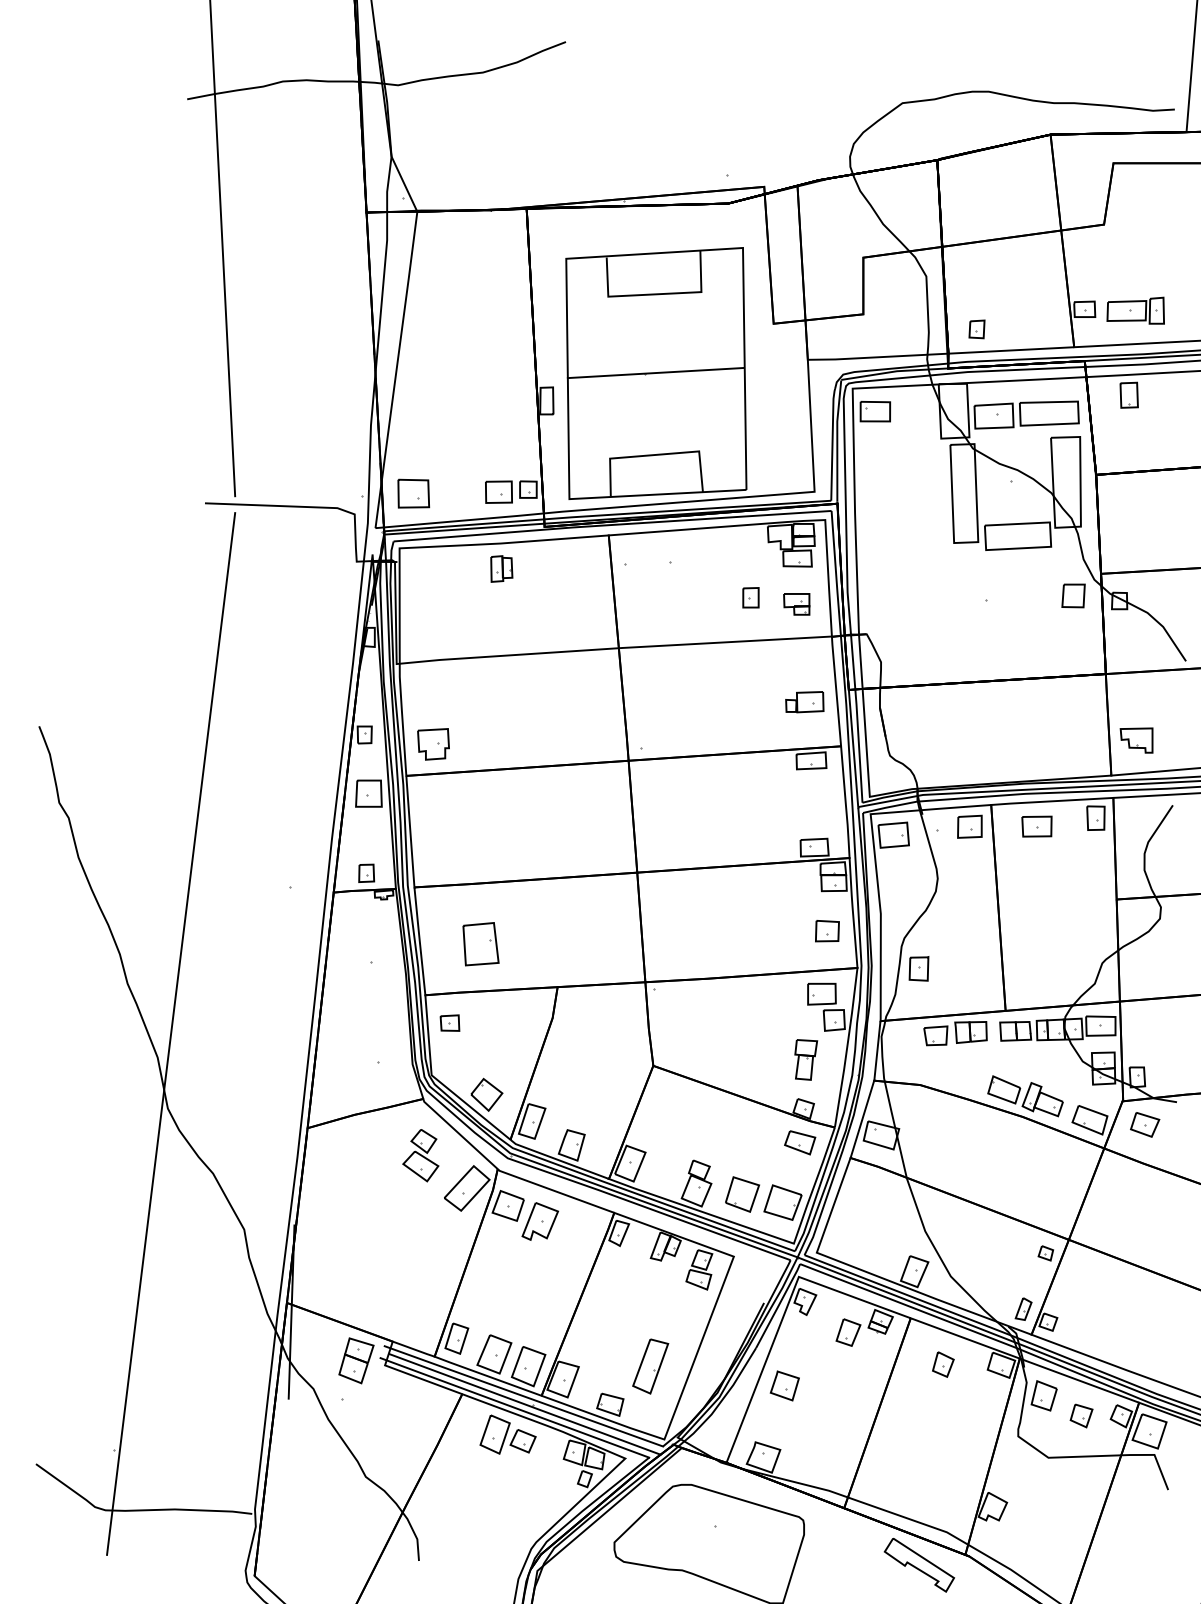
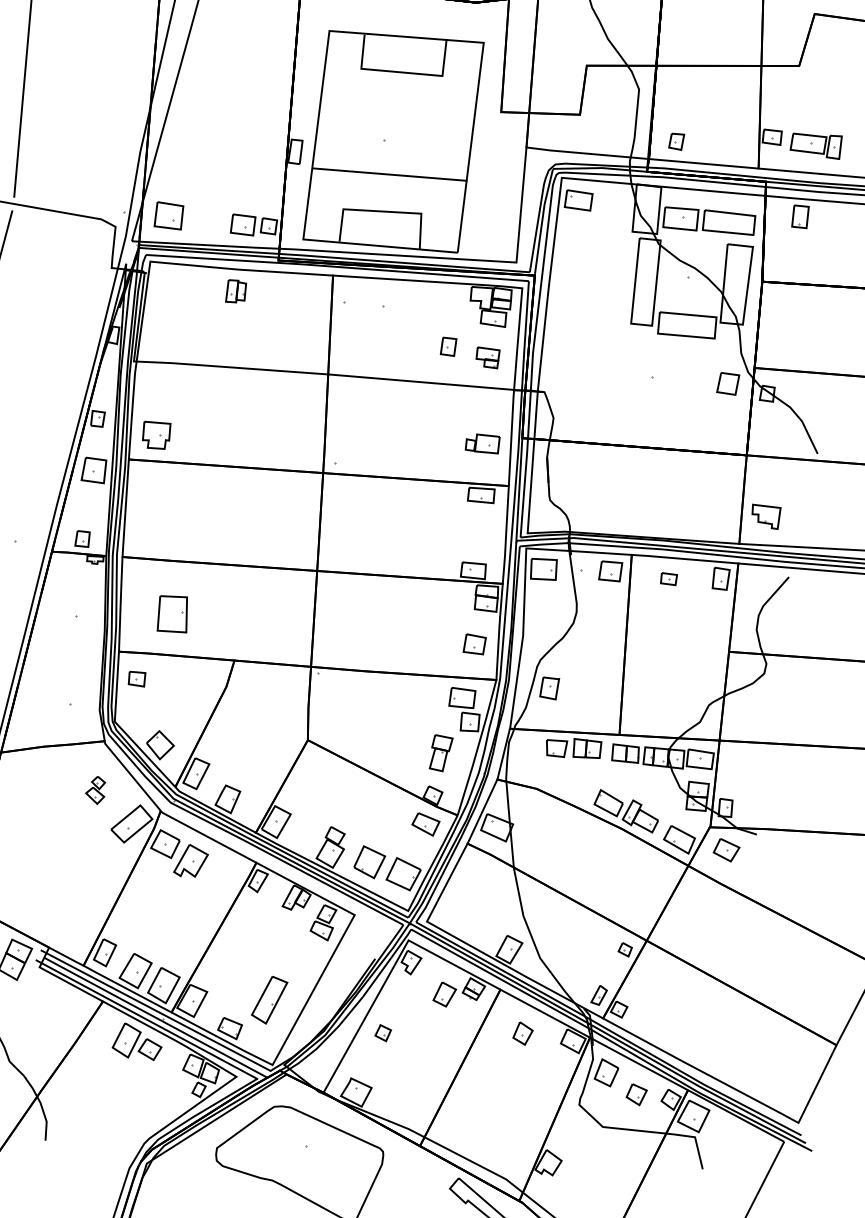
line: (655, 373) -> (390, 175), moved
part: (1036, 826) -> (668, 578), size x0.6
part: (420, 1155) -> (95, 789), size x0.6
part: (784, 1385) -> (383, 1032), size x0.6

